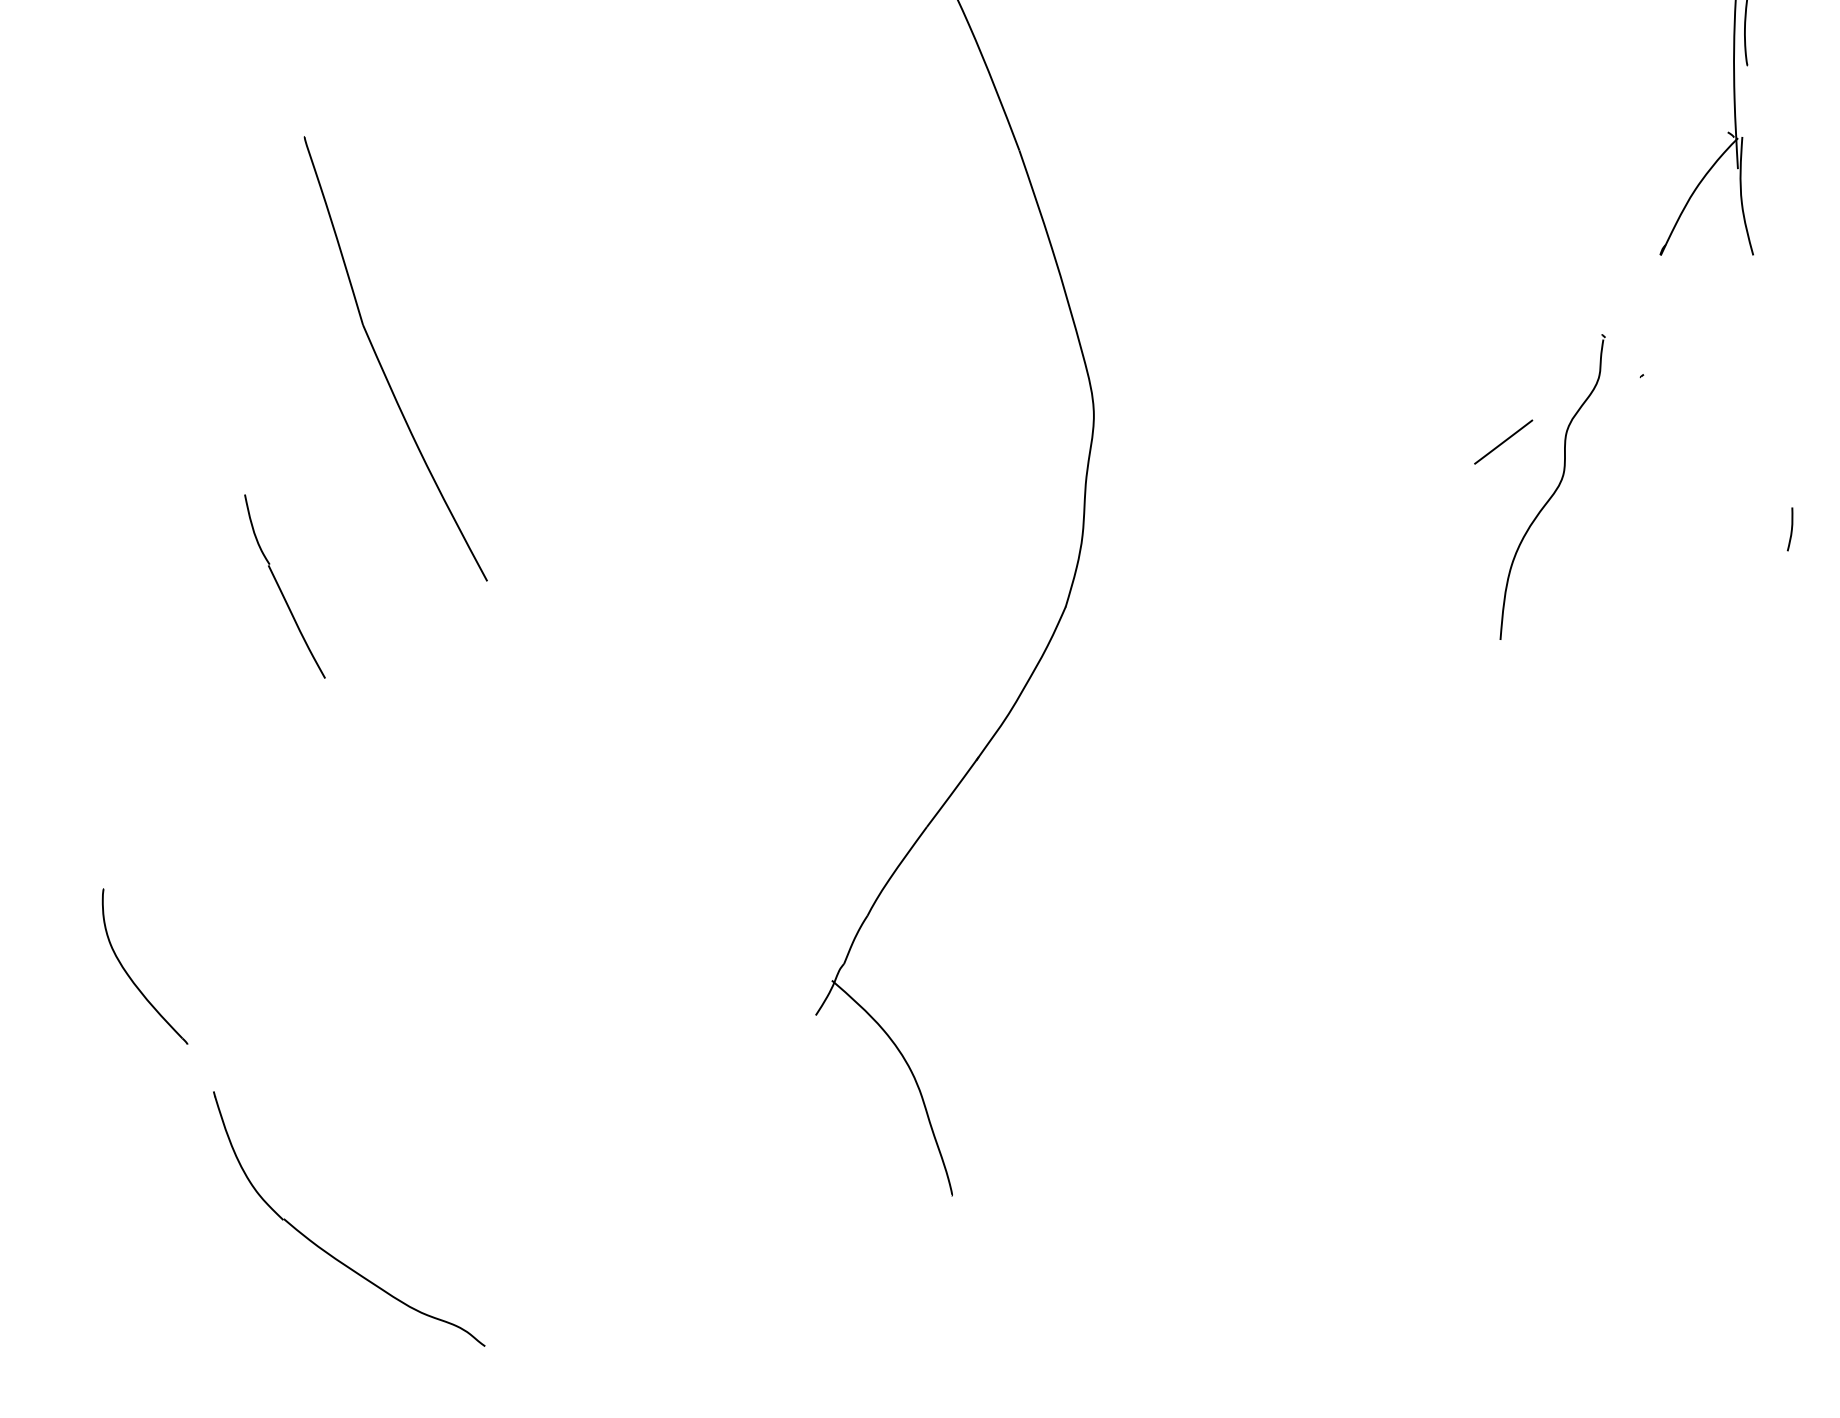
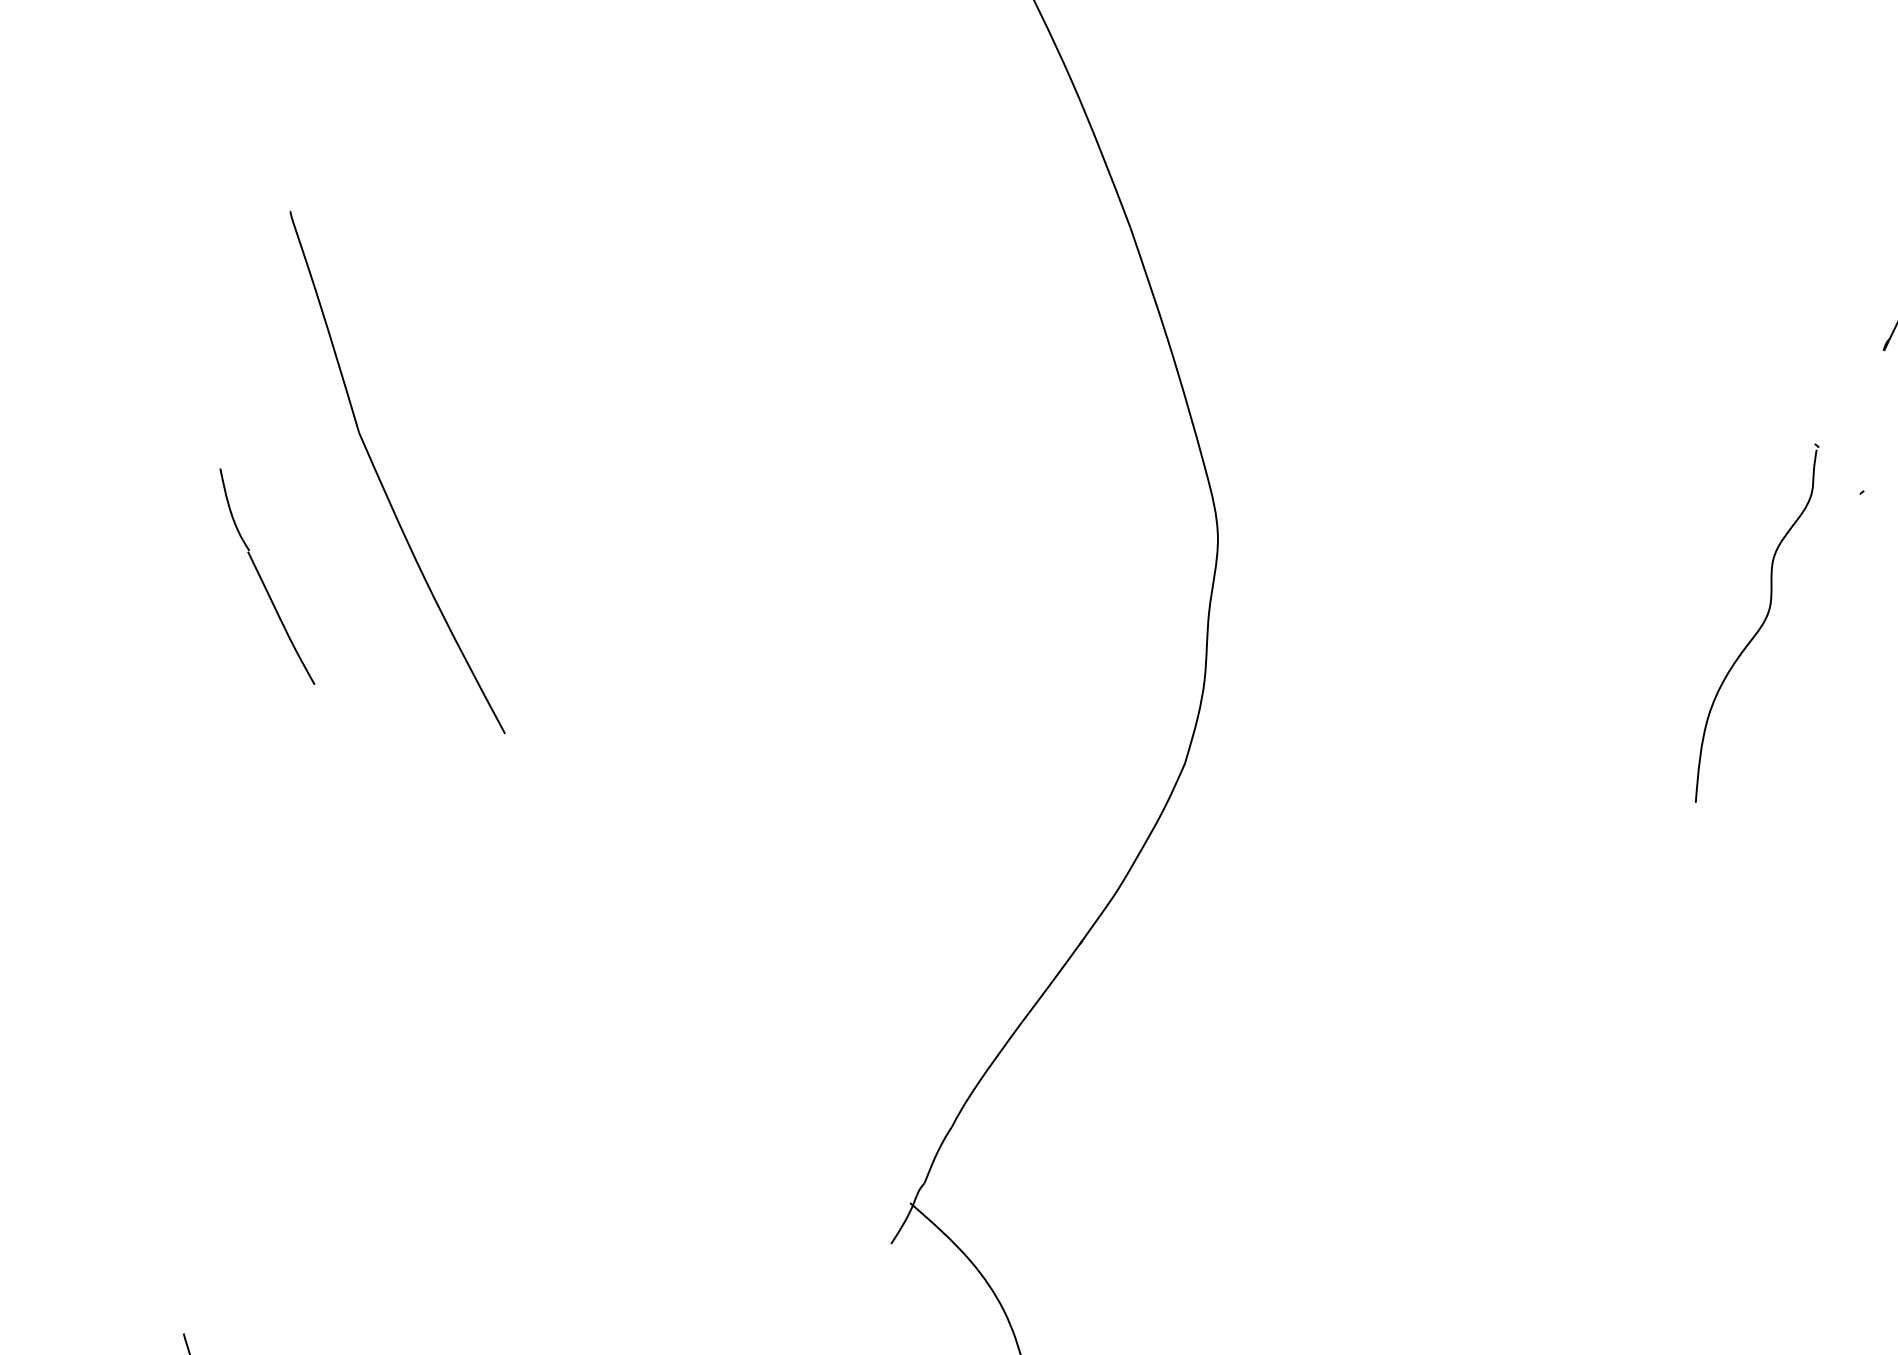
line: (1503, 441) -> (1699, 569), removed
part: (284, 586) -> (266, 576), moved
part: (130, 976) -> (85, 1198), removed

